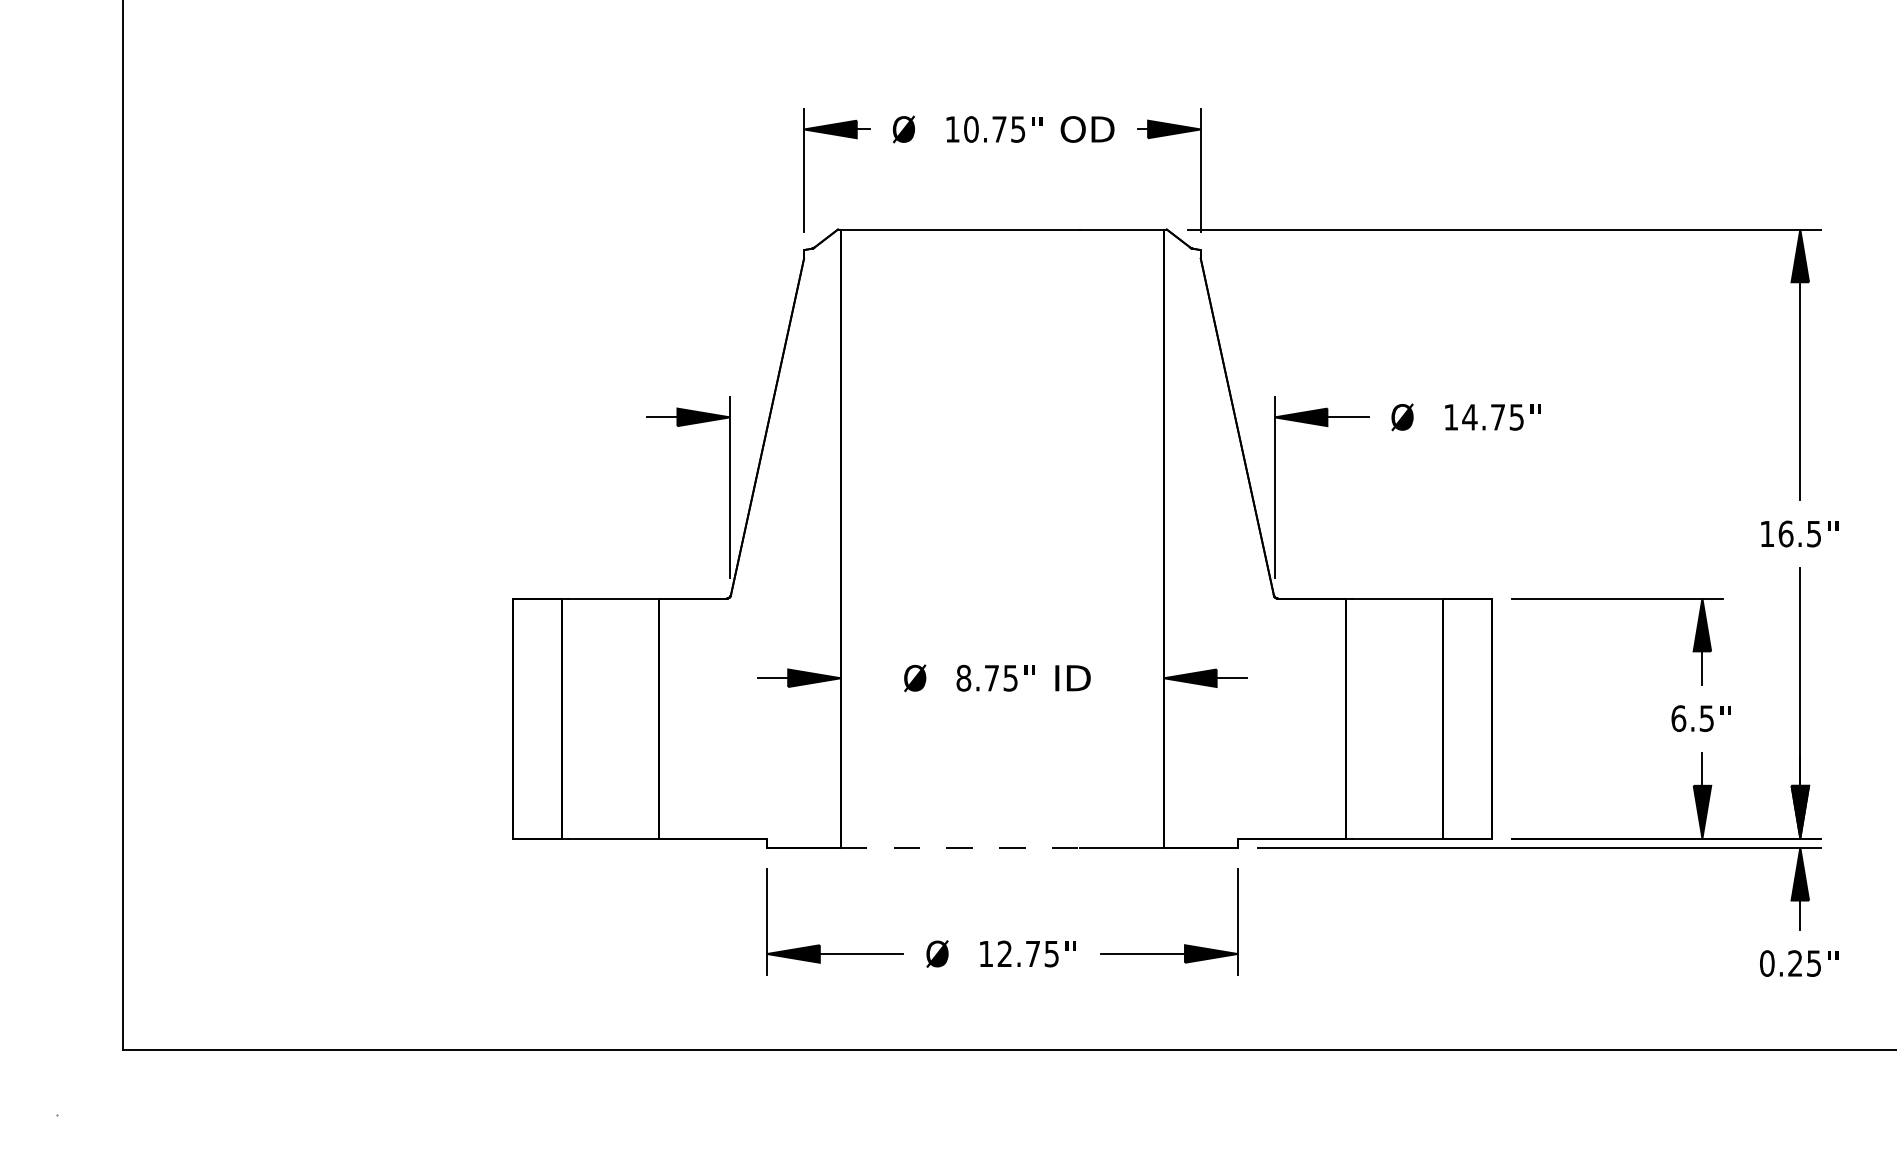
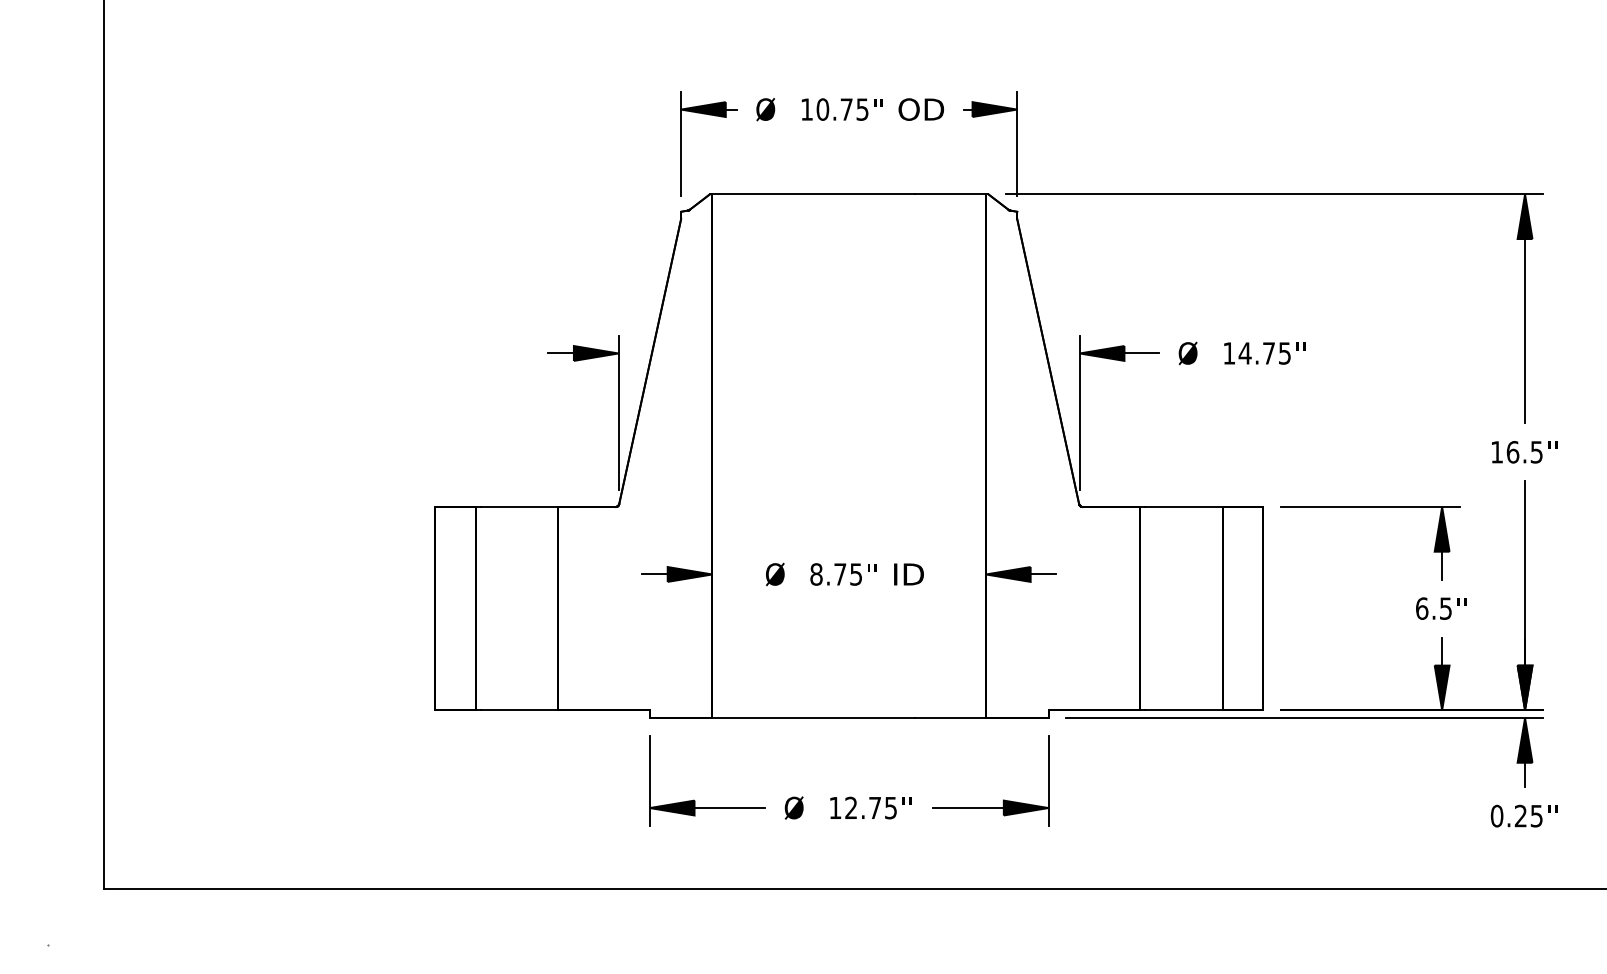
line: (961, 848) -> (814, 718), dashed -> solid

